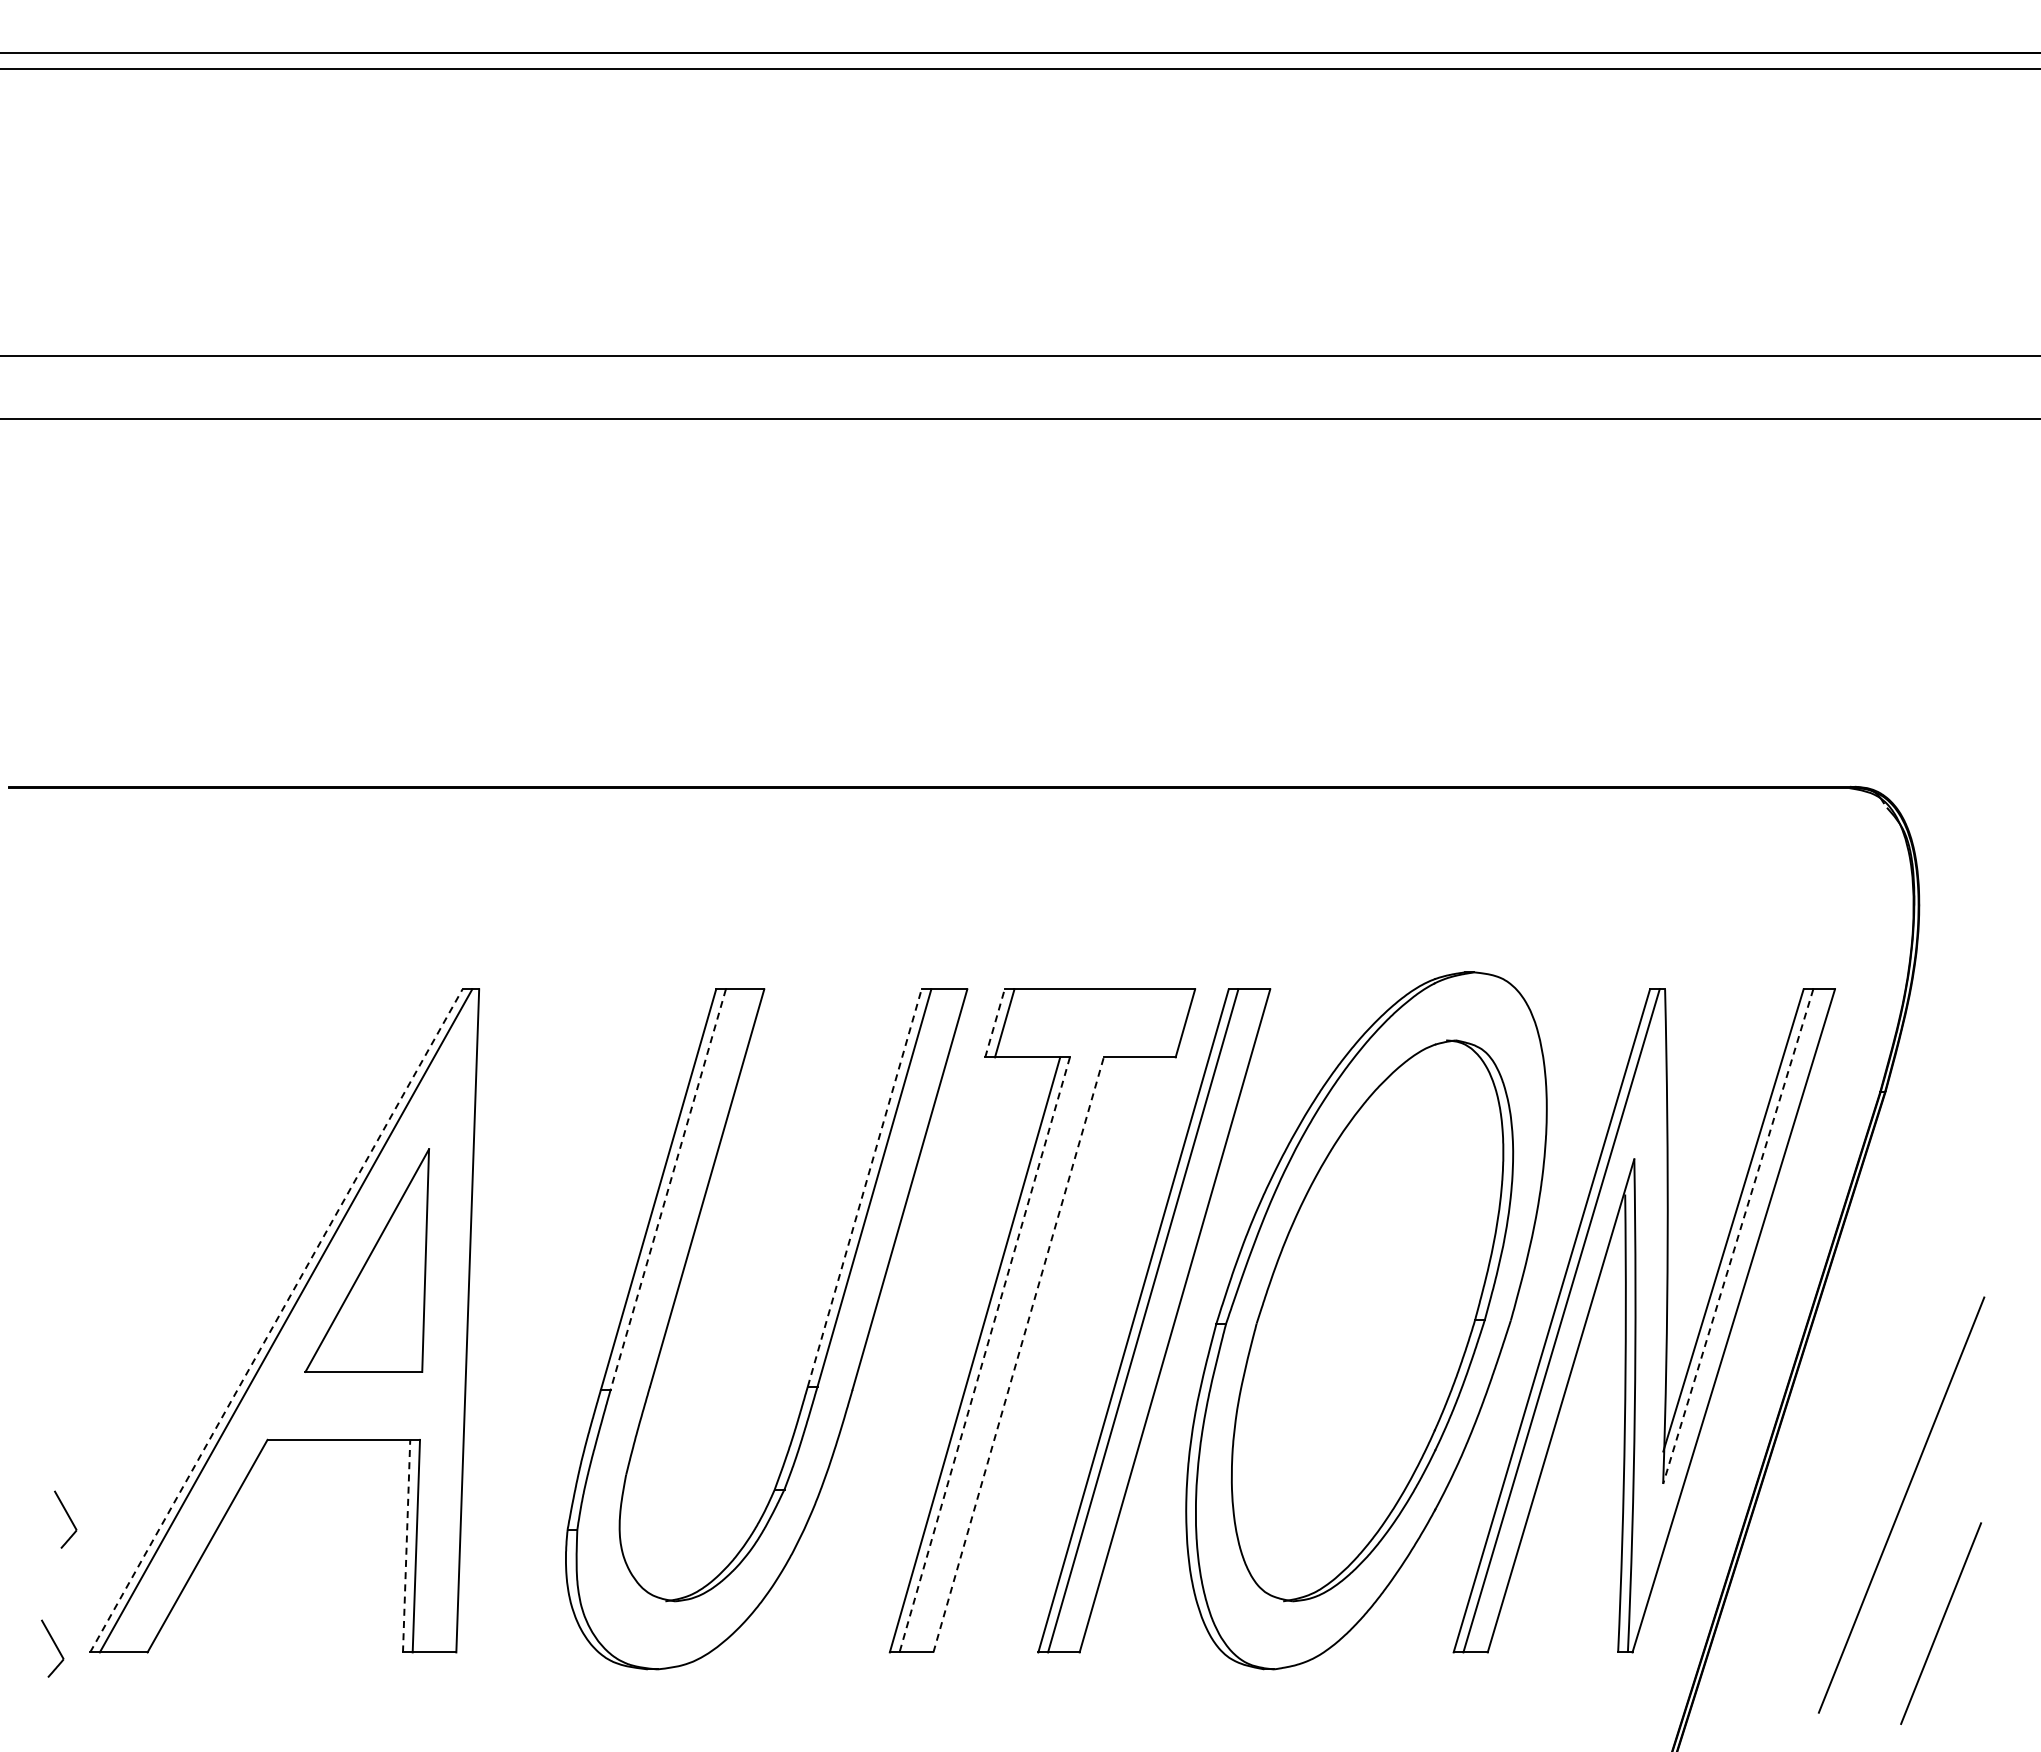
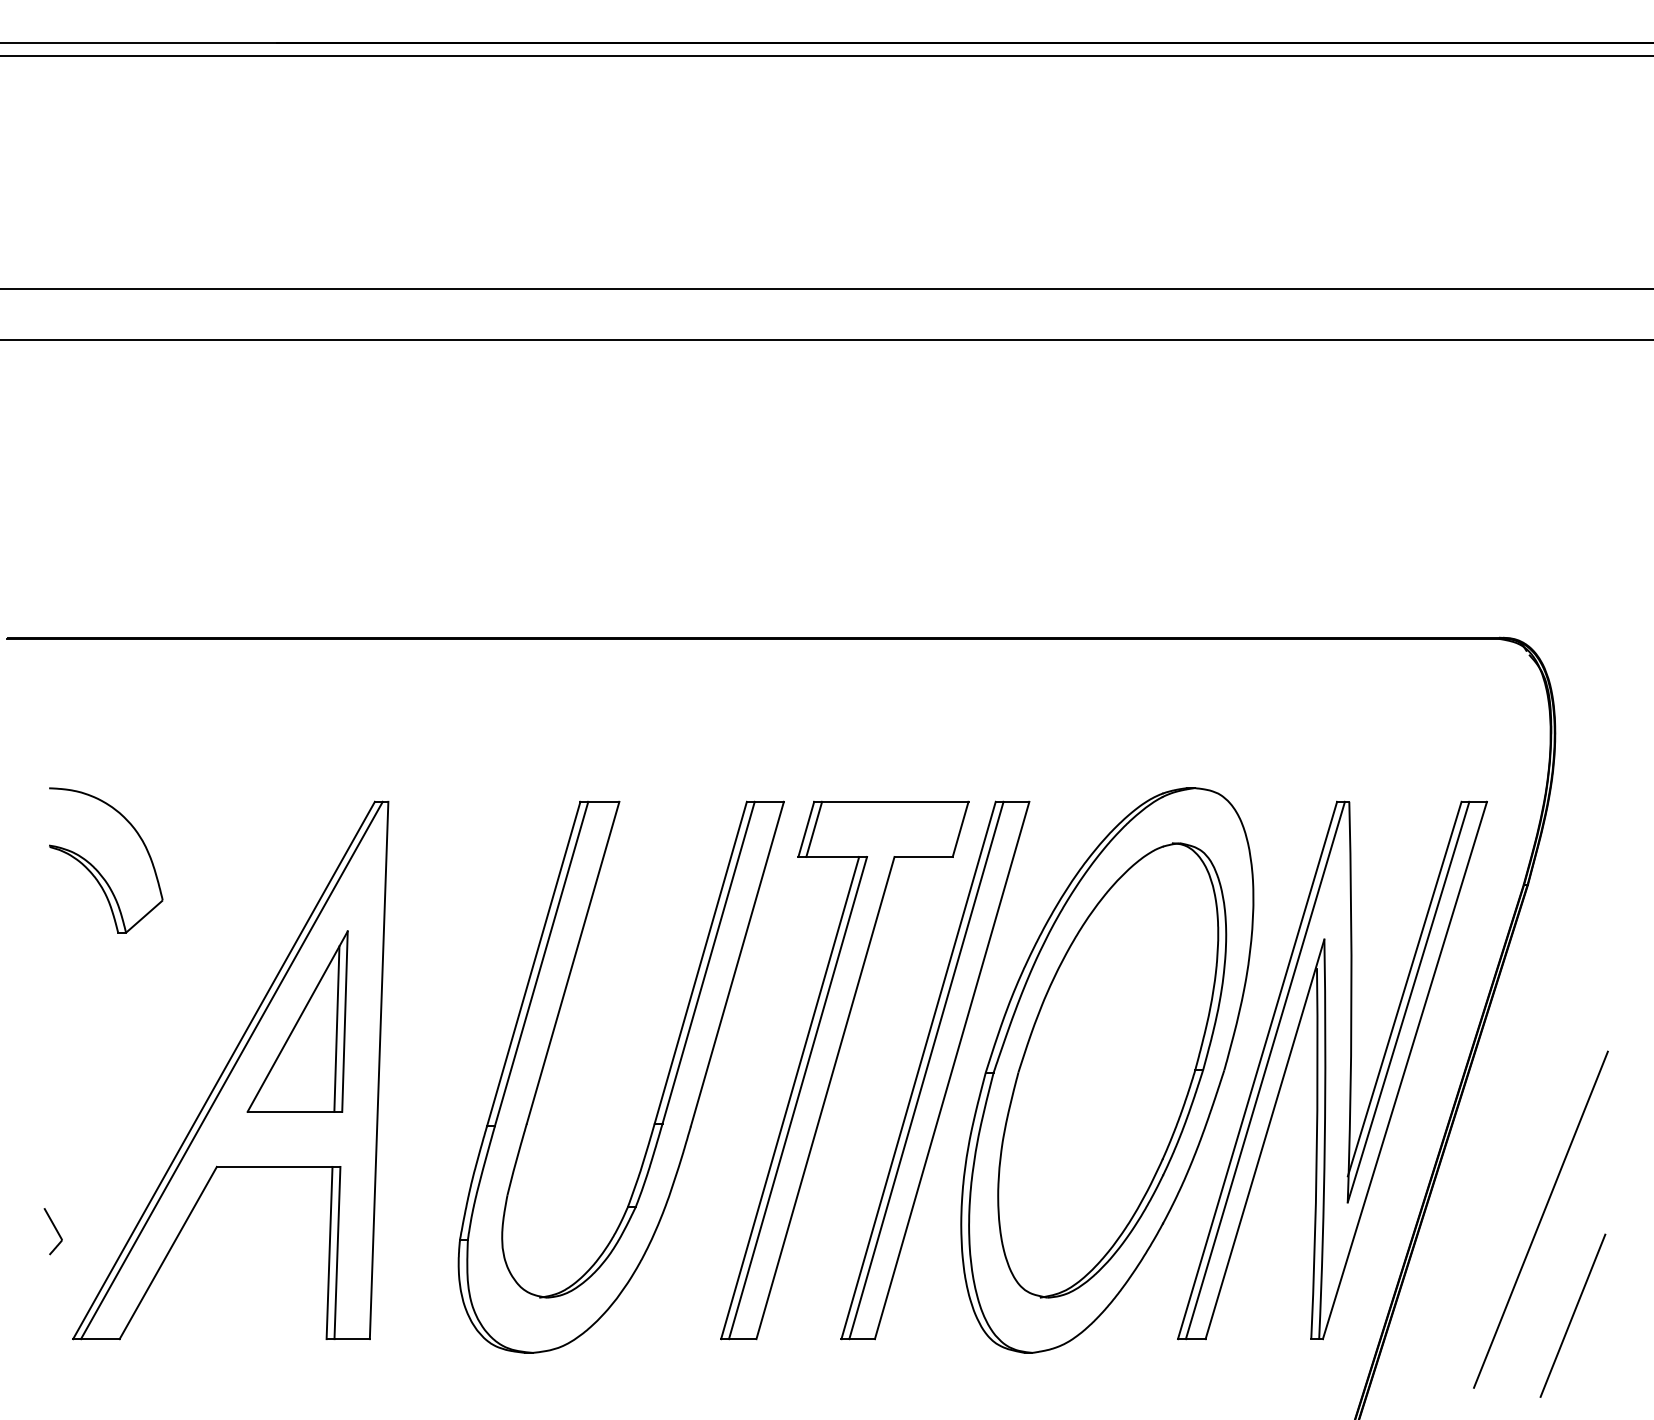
line: (995, 1022) -> (806, 828), dashed -> solid
part: (119, 1072) -> (96, 869), added
line: (864, 1187) -> (700, 962), dashed -> solid
line: (668, 1190) -> (541, 964), dashed -> solid
line: (1738, 1237) -> (1408, 1002), dashed -> solid
line: (415, 1269) -> (336, 1028), added
line: (276, 1320) -> (224, 1070), dashed -> solid
line: (1018, 1354) -> (825, 1097), dashed -> solid
line: (984, 1355) -> (797, 1098), dashed -> solid
line: (406, 1545) -> (329, 1252), dashed -> solid
part: (52, 1648) -> (42, 1335), removed

